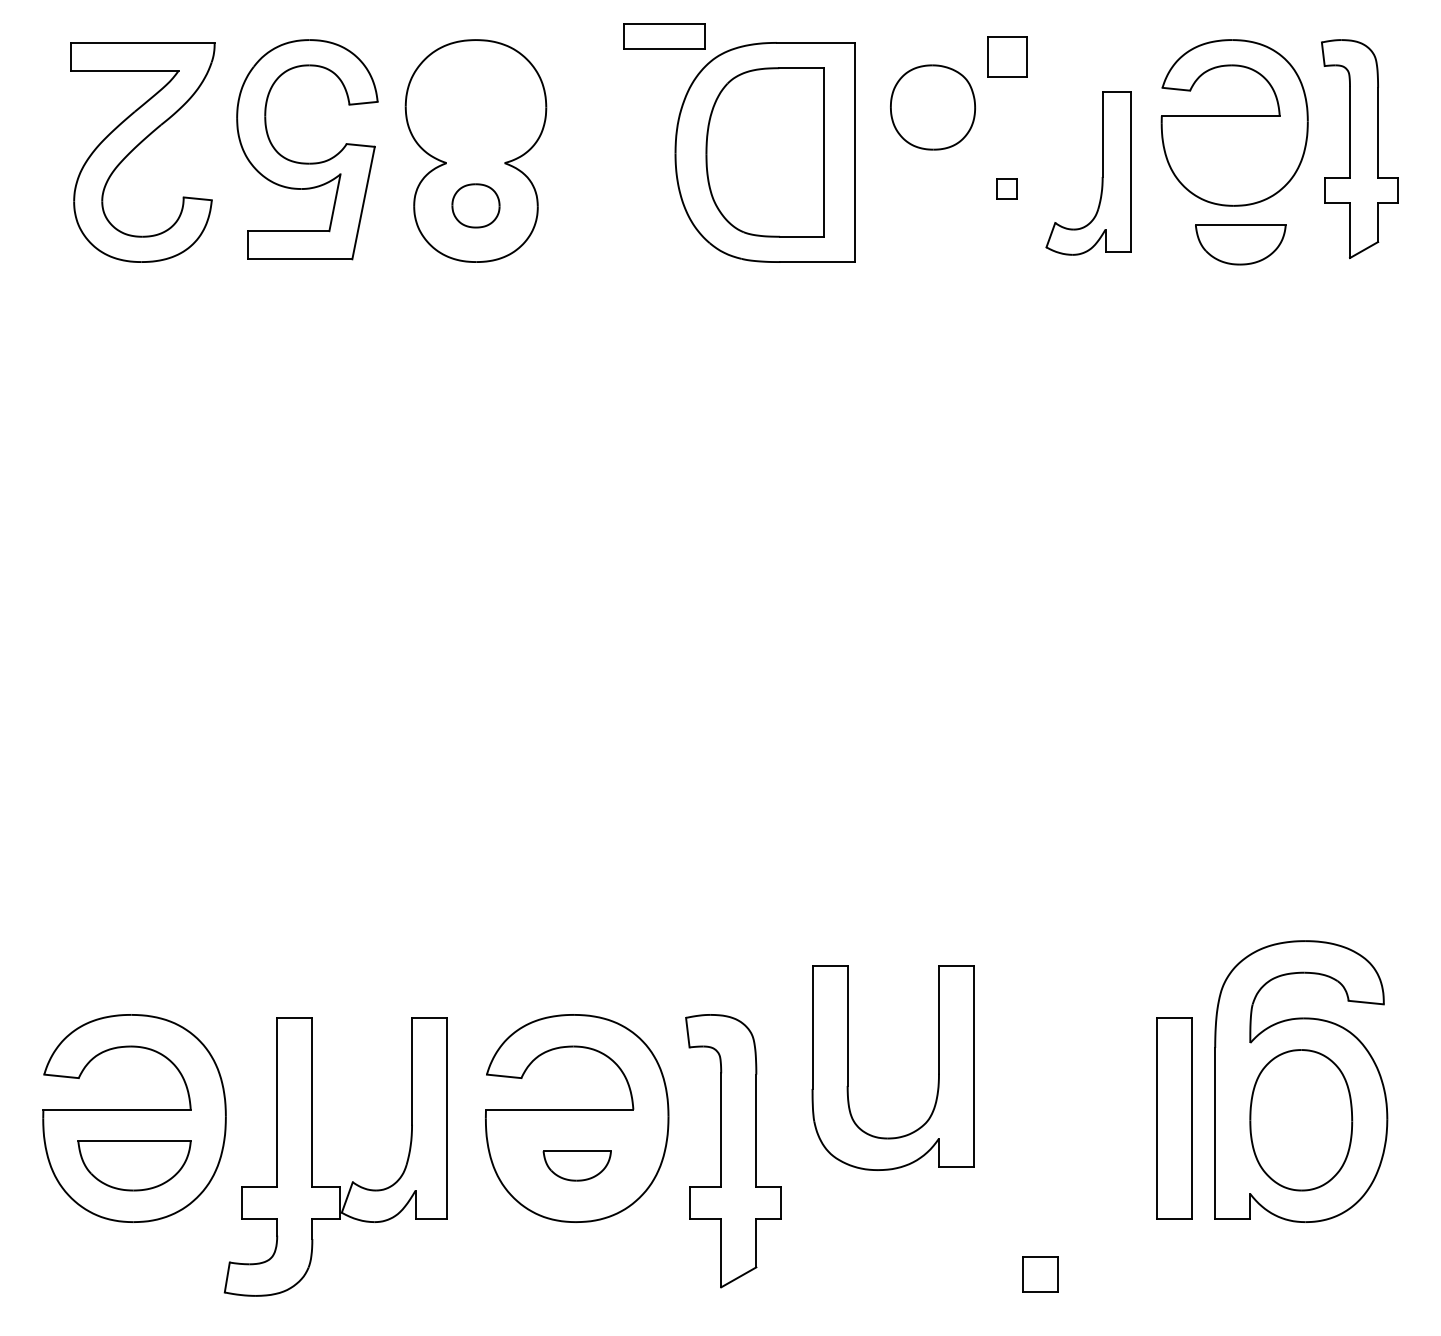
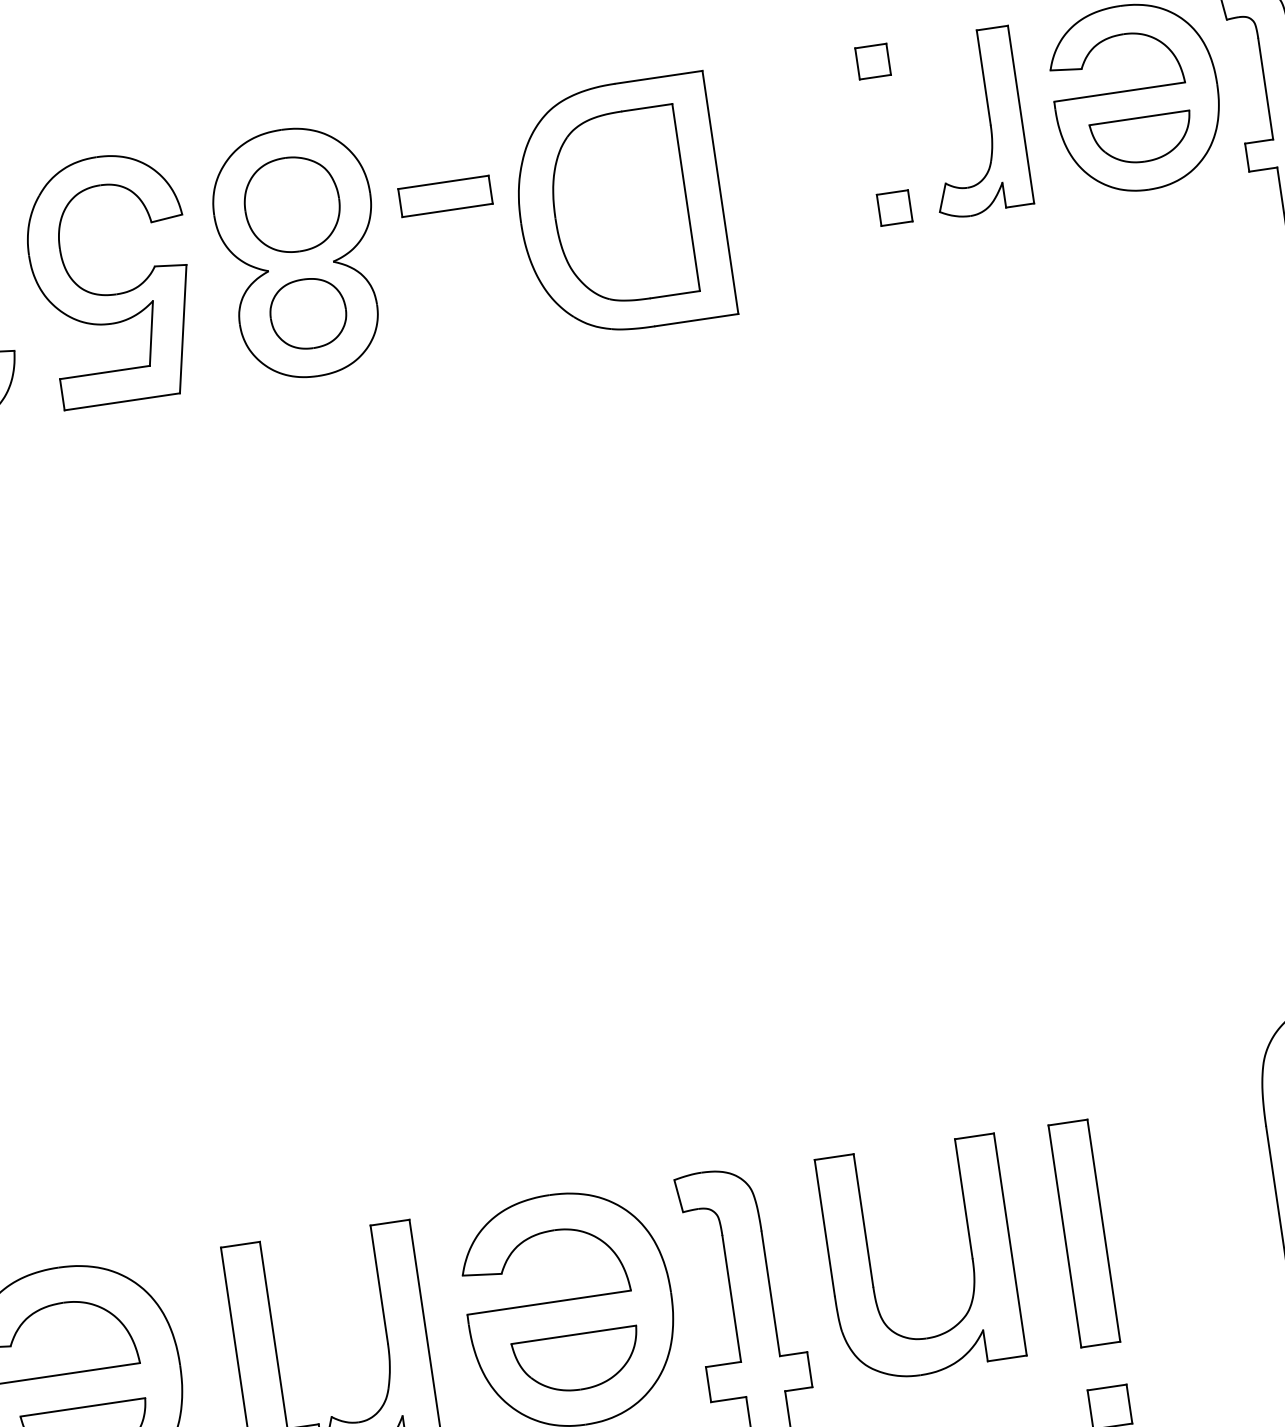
part: (664, 36) -> (445, 196), moved
part: (1006, 56) -> (872, 61), size x0.71
part: (932, 107) -> (291, 204), moved
part: (1101, 177) -> (989, 125), moved
part: (1006, 188) -> (893, 207), size x1.43
part: (475, 205) -> (307, 313), size x1.43
part: (1240, 244) -> (1142, 139), moved
part: (848, 1067) -> (871, 1266), moved
part: (1174, 1118) -> (1083, 1233), moved
part: (577, 1165) -> (578, 1361), size x1.67

